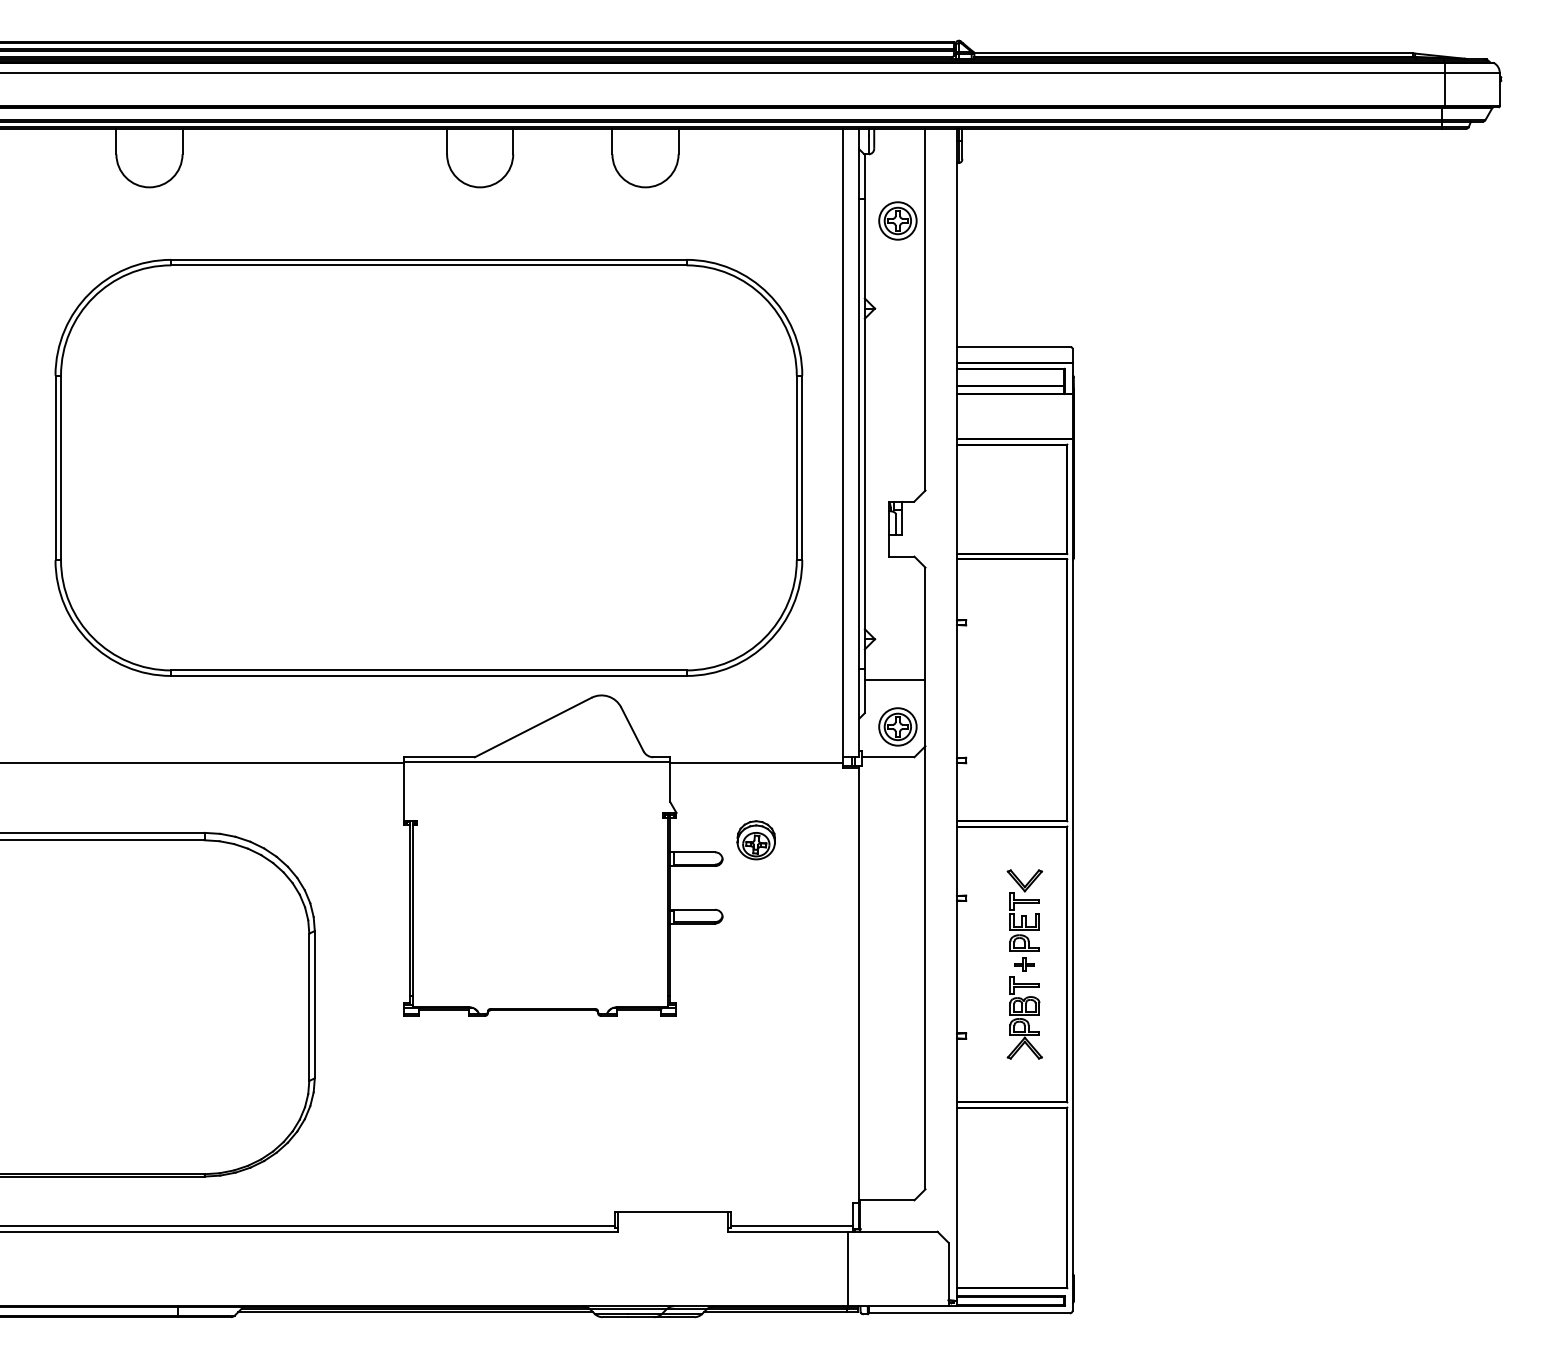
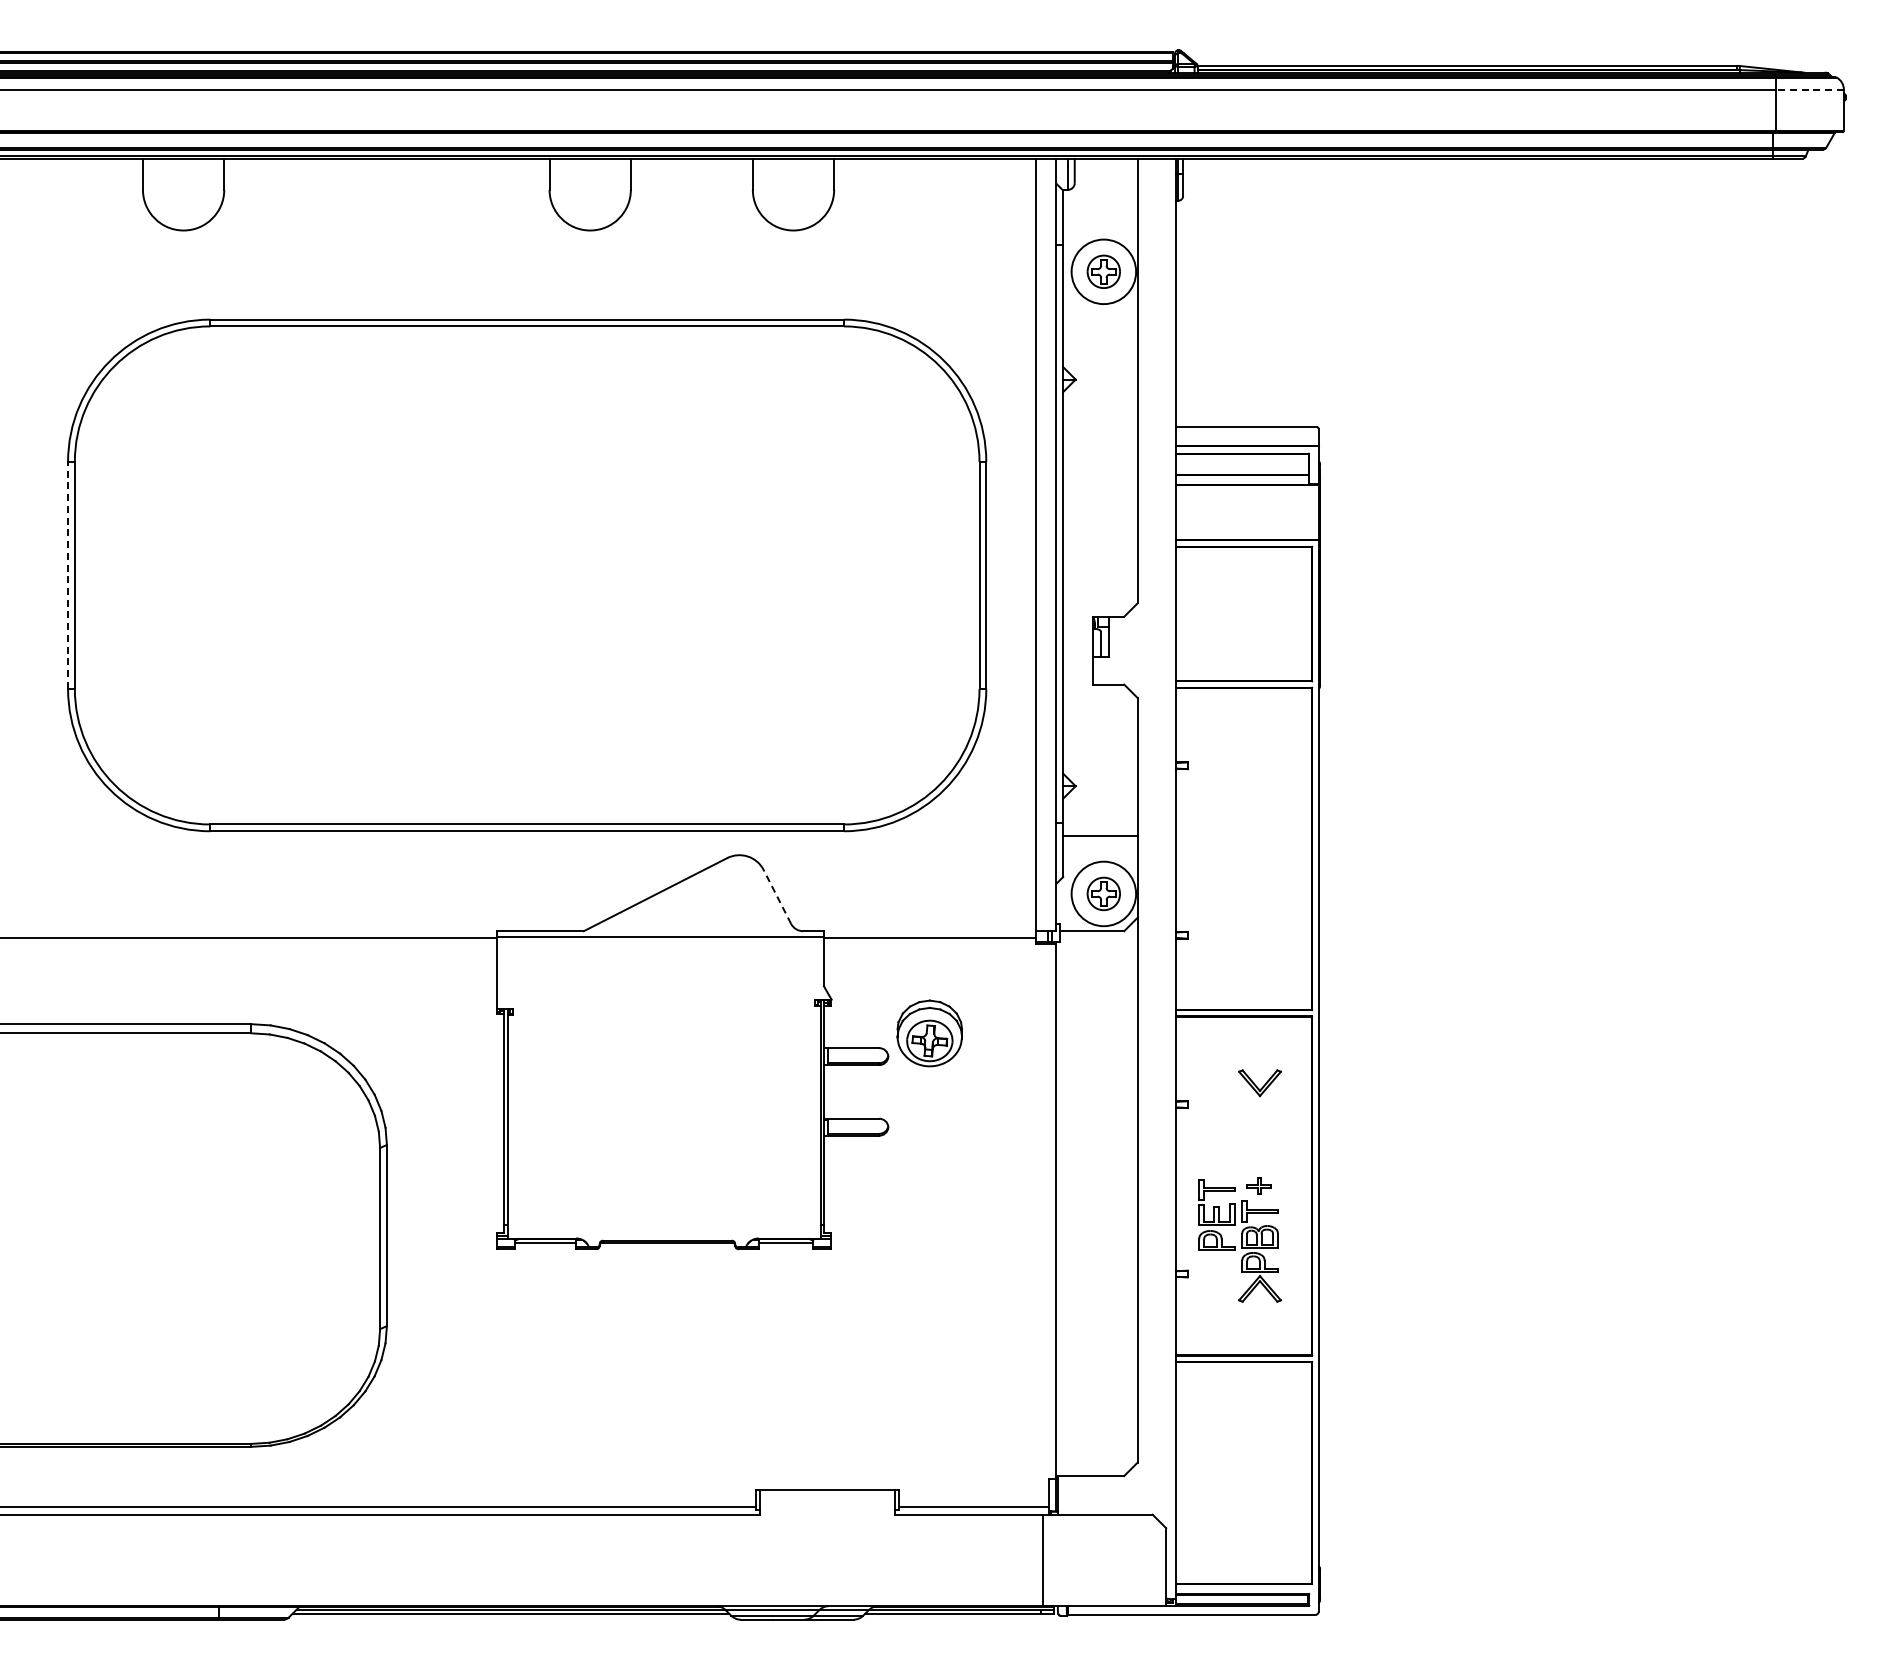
line: (1471, 72) -> (1809, 89), solid -> dashed
circle: (897, 220) -> (1103, 271), size x1.4
line: (55, 467) -> (68, 574), solid -> dashed
circle: (897, 726) -> (1103, 893), size x1.4
line: (632, 729) -> (777, 896), solid -> dashed
part: (756, 839) -> (929, 1032), size x1.4
part: (1024, 921) -> (1216, 1214), moved

